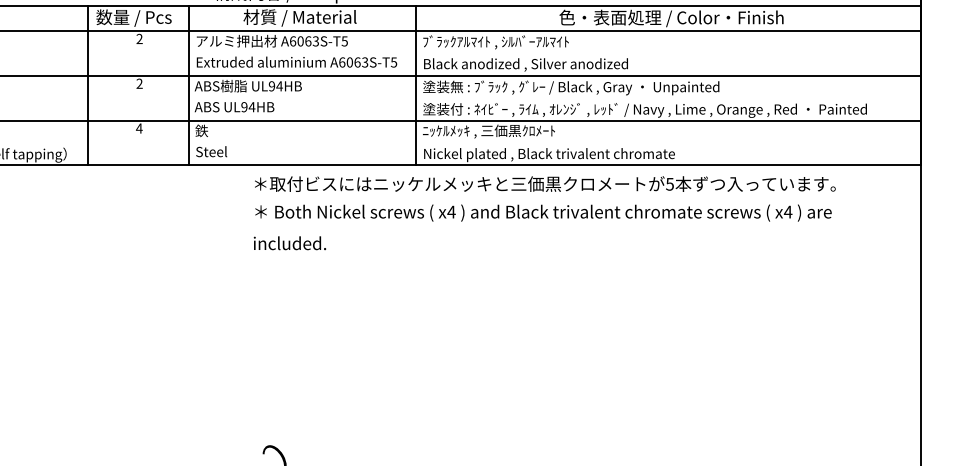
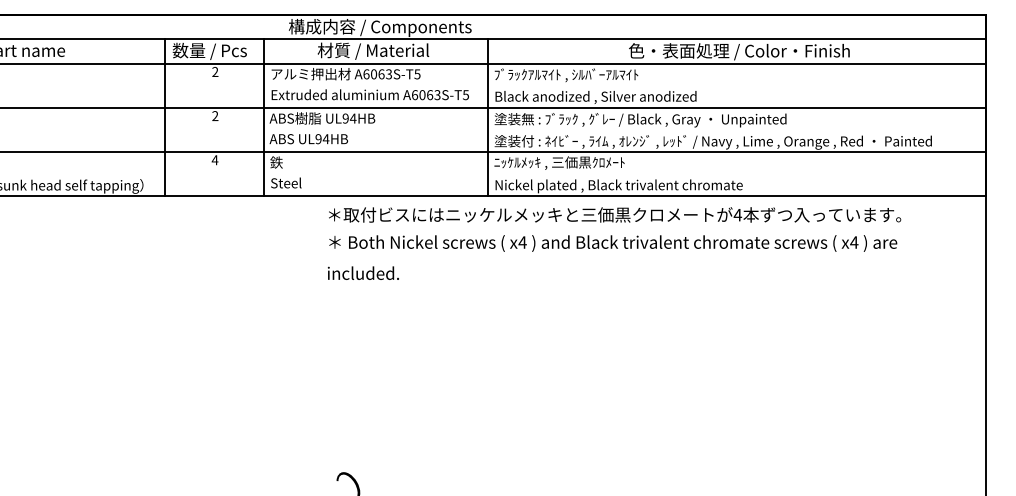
text: (669, 184) -> (737, 215), 5 -> 4

